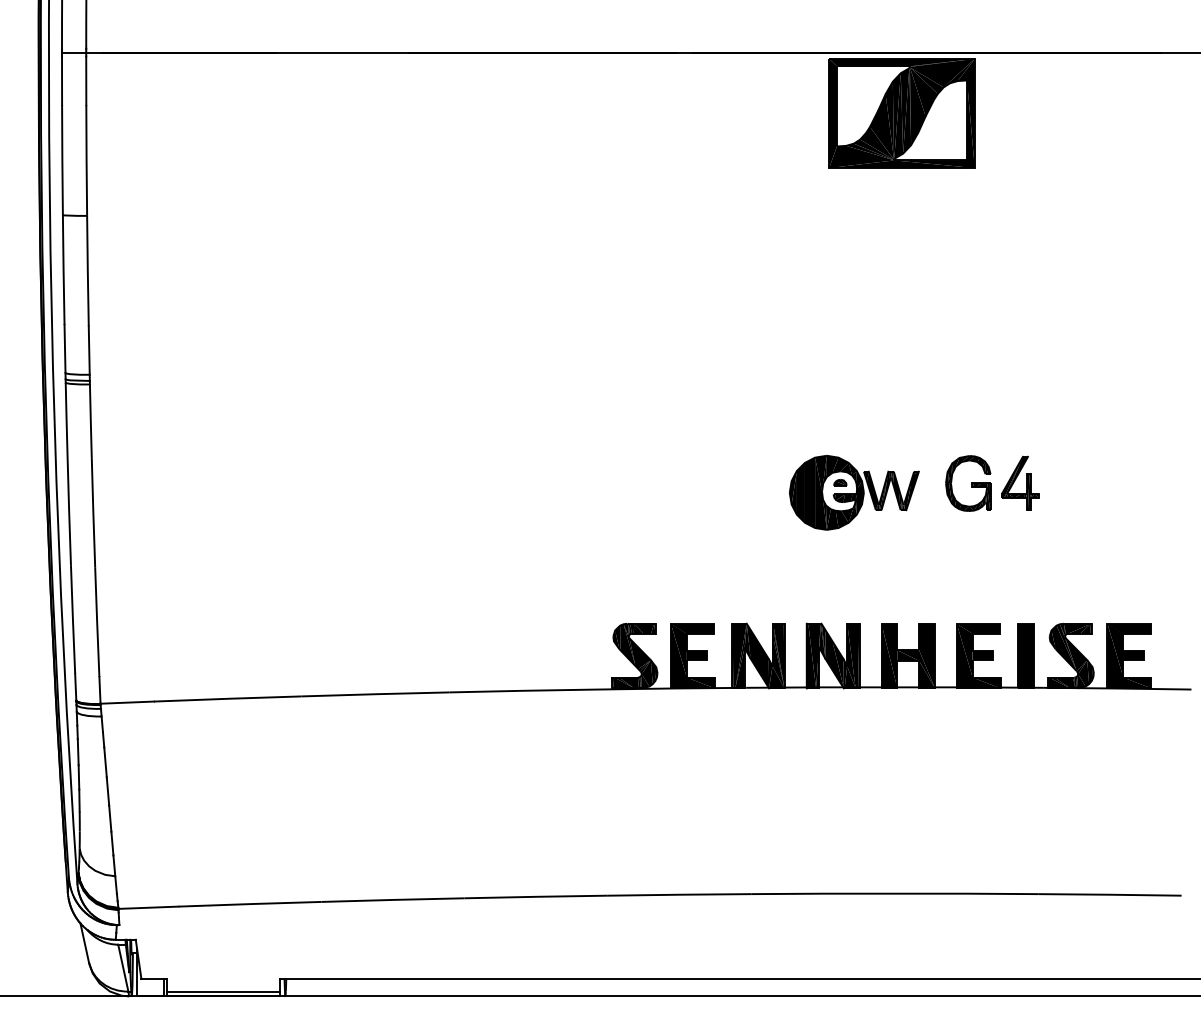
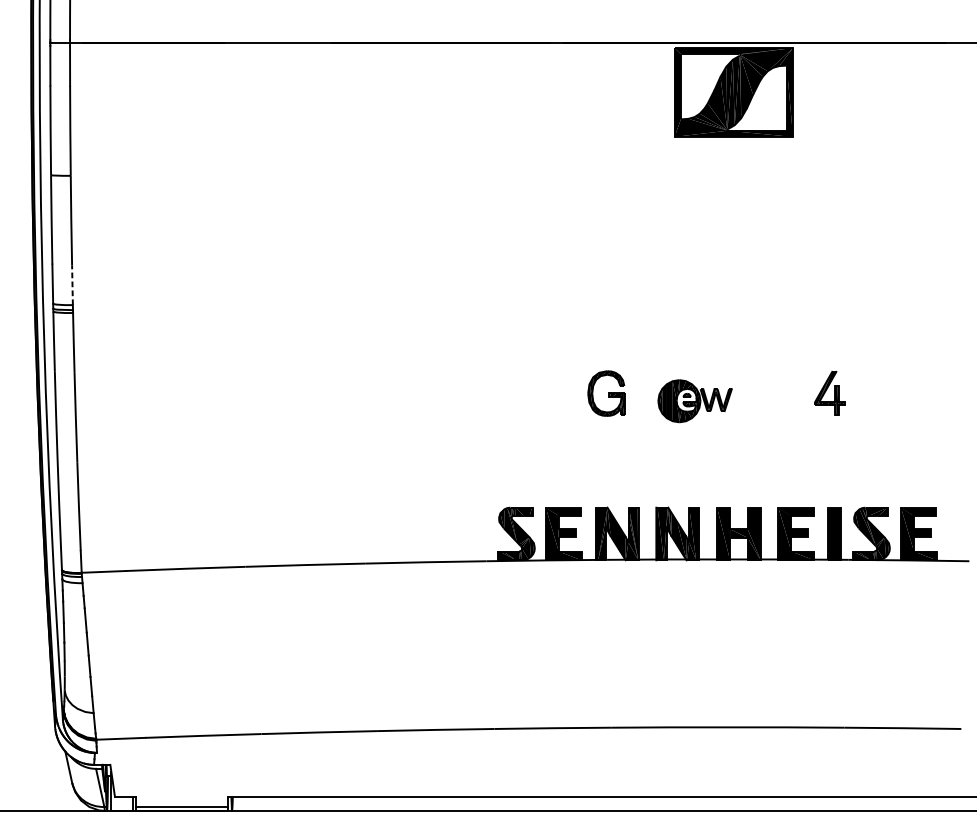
line: (89, 350) -> (72, 285), solid -> dashed
part: (968, 483) -> (606, 393), moved
part: (854, 492) -> (695, 400), size x0.7

